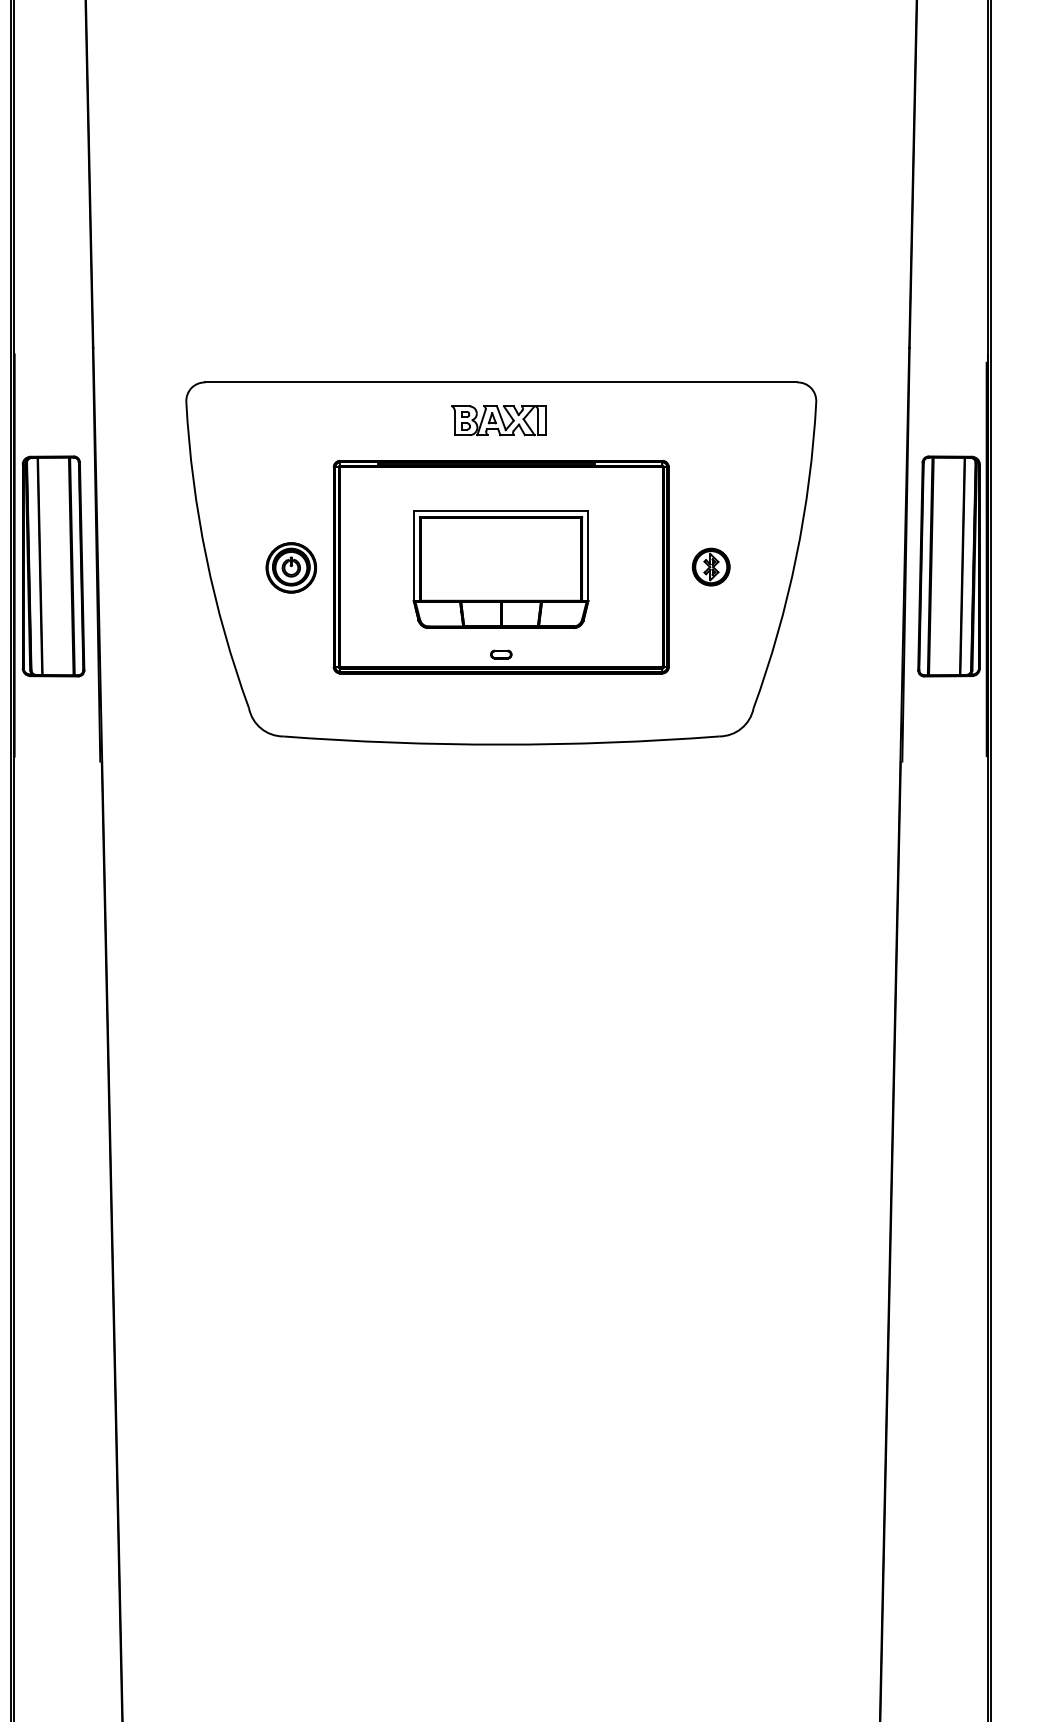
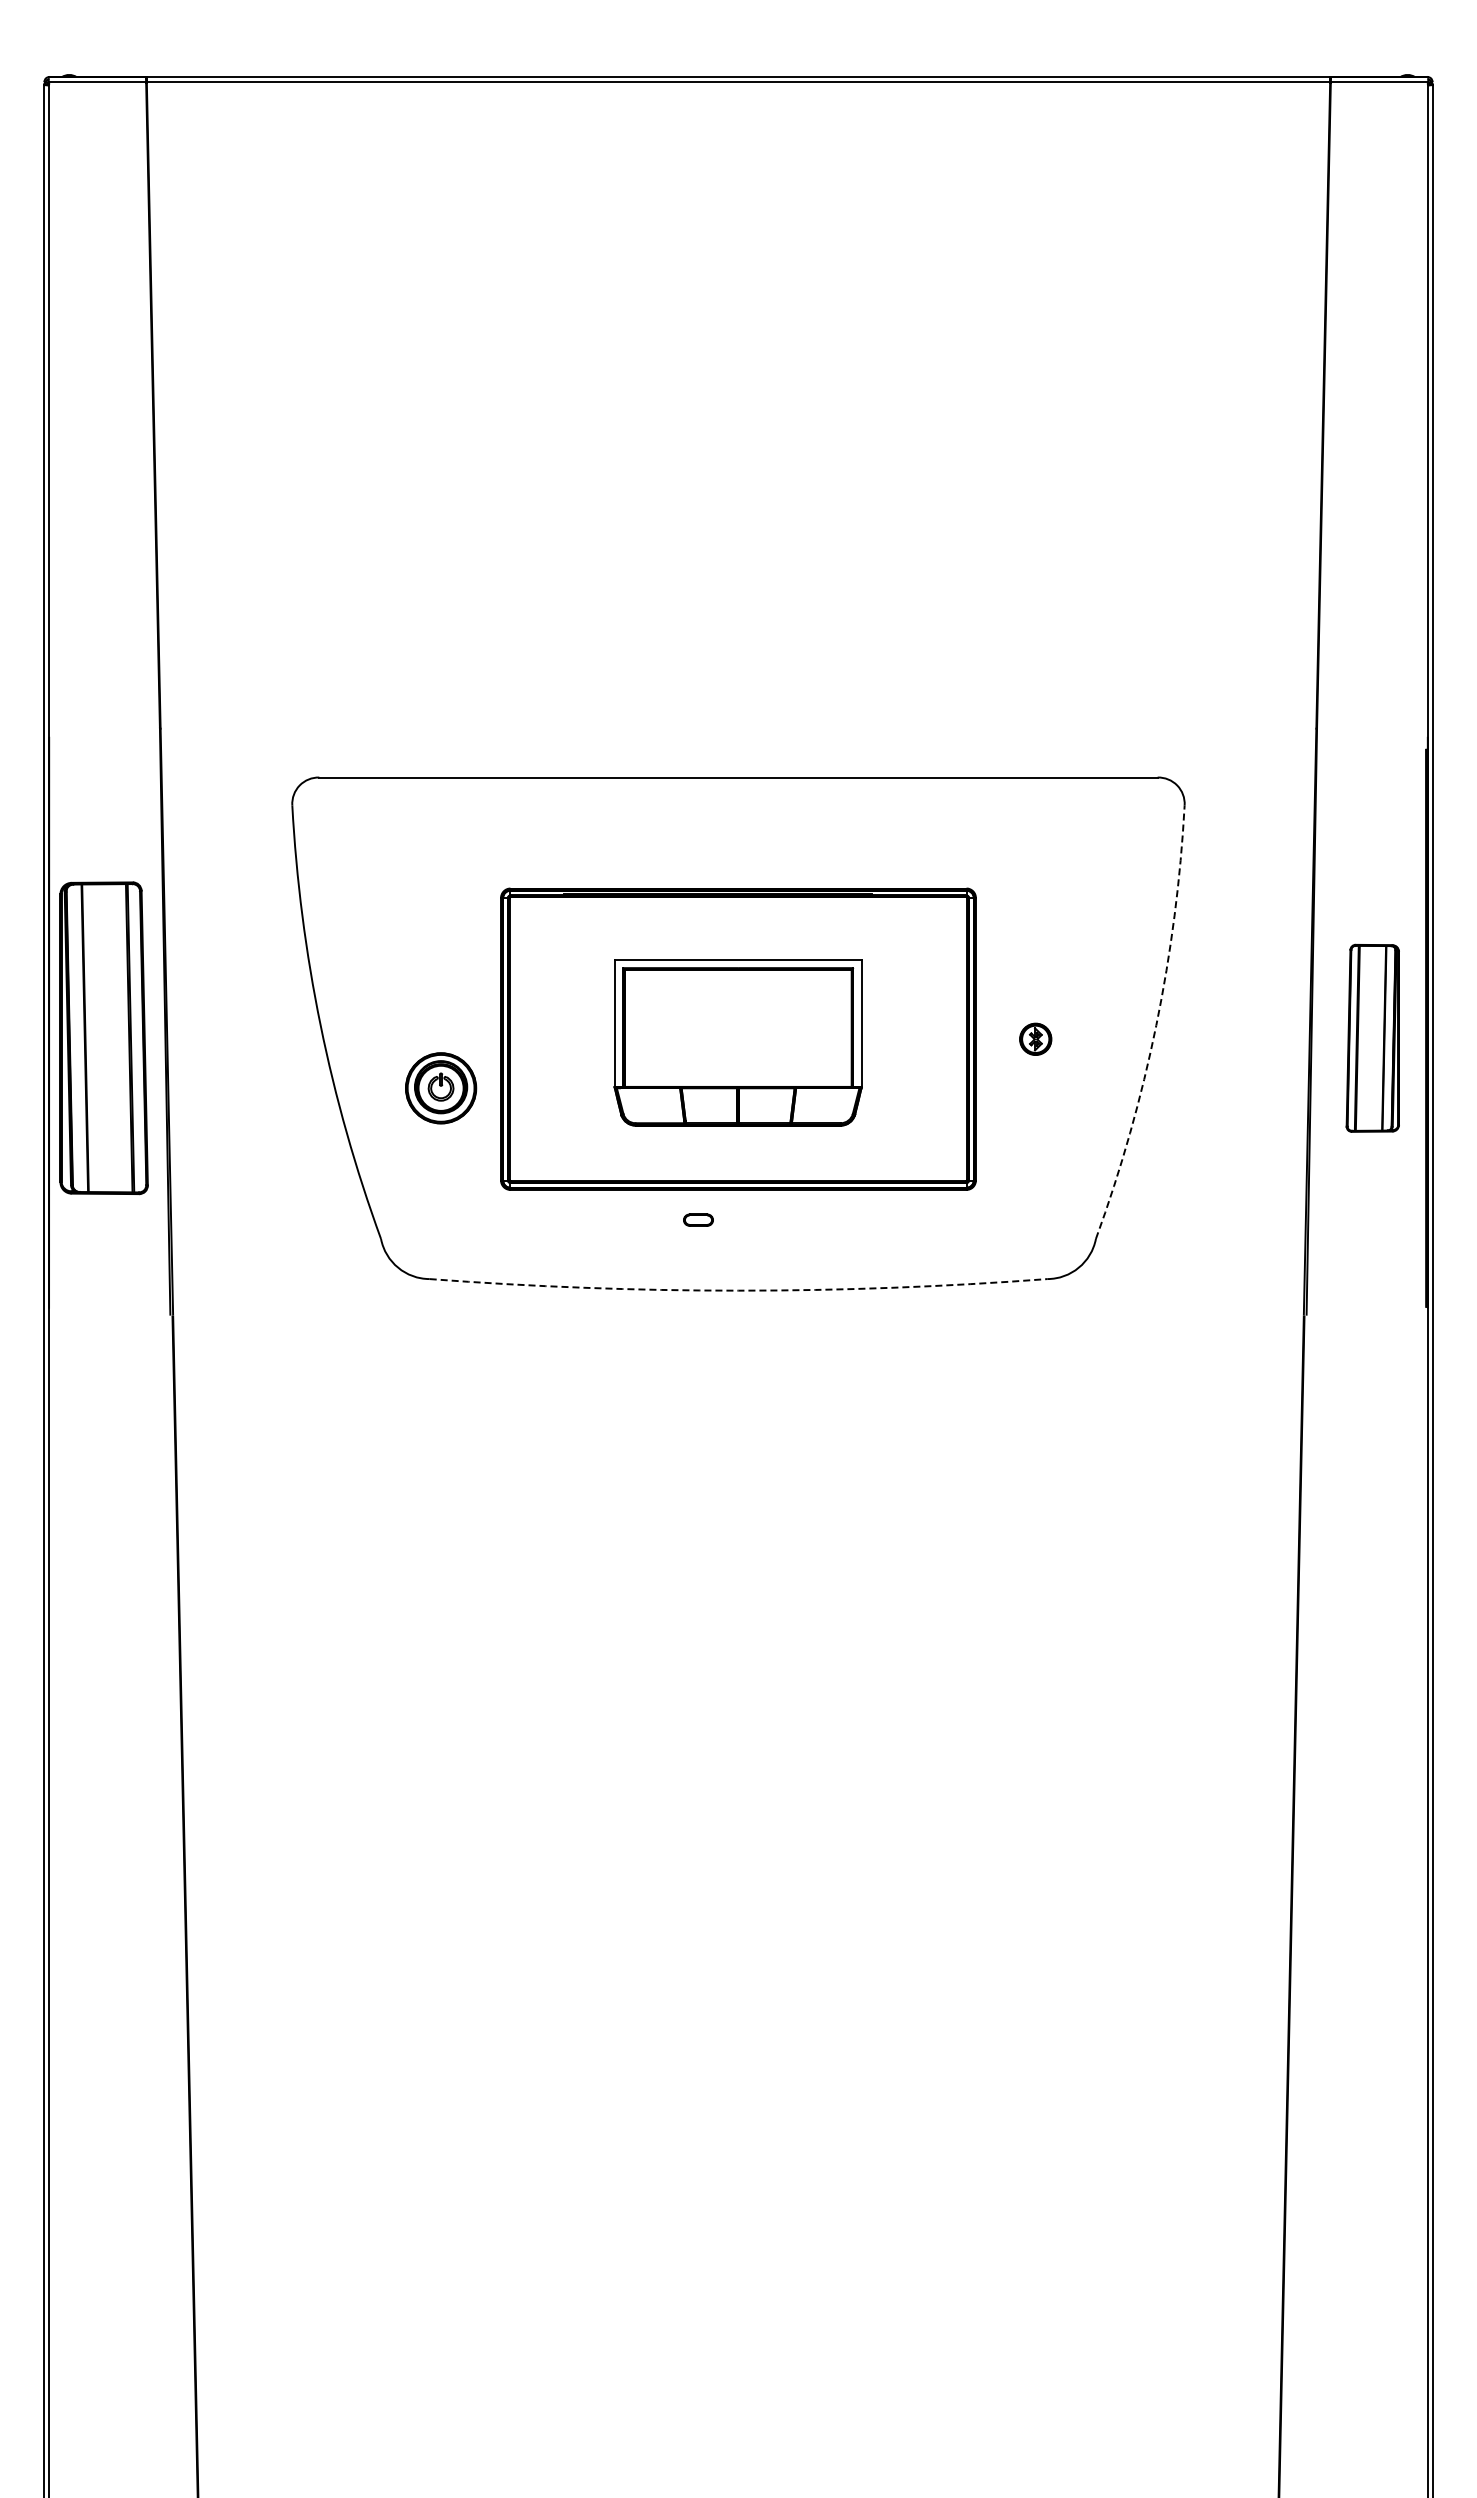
part: (499, 420) -> (735, 831), removed
arc: (796, 557) -> (1156, 1025), solid -> dashed
part: (948, 566) -> (1372, 1038), size x0.6
part: (710, 567) -> (1035, 1039), size x0.6
part: (291, 568) -> (441, 1088), moved
part: (501, 654) -> (698, 1219), moved
arc: (501, 744) -> (738, 1290), solid -> dashed

